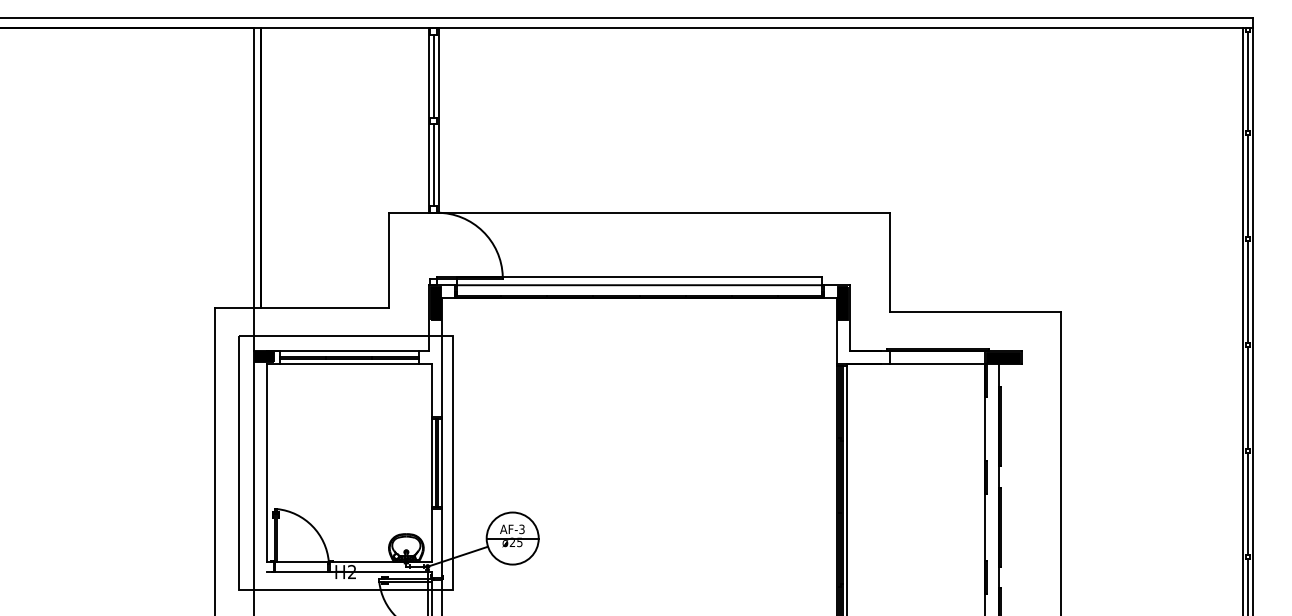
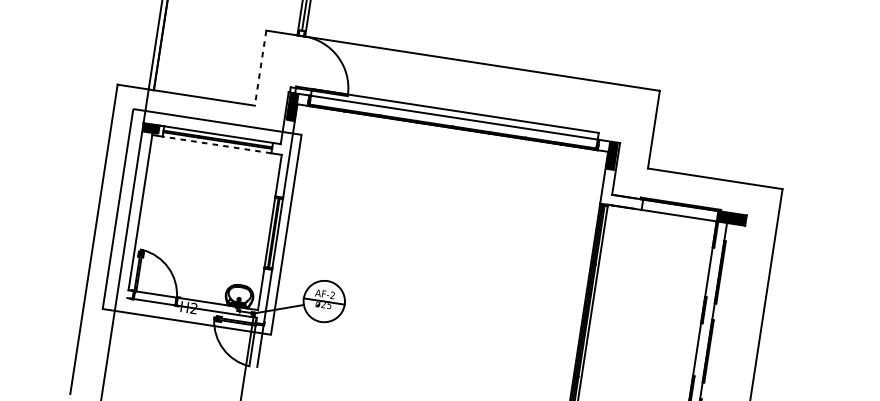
line: (389, 260) -> (260, 68), solid -> dashed
line: (349, 364) -> (216, 145), solid -> dashed
text: (521, 529) -> (332, 295), AF-3 -> AF-2

